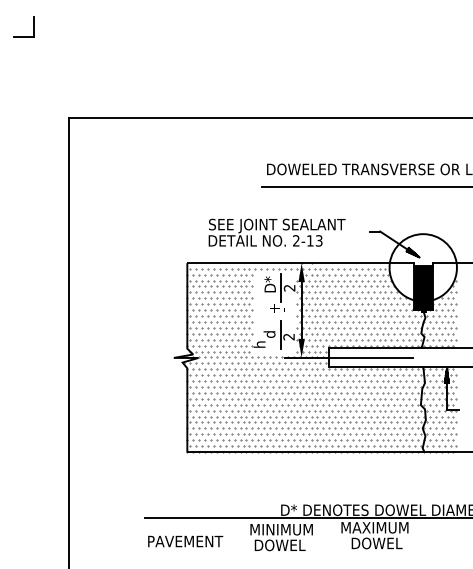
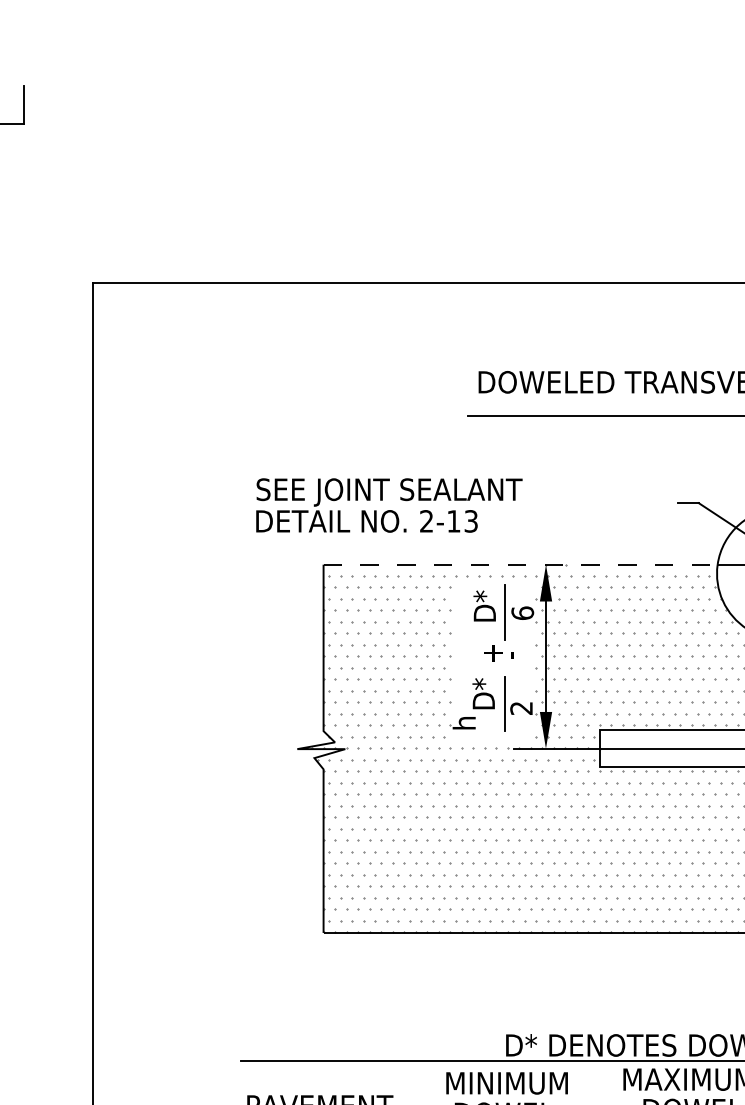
text: (276, 232) -> (388, 505), moved
line: (289, 263) -> (522, 565), solid -> dashed
text: (289, 287) -> (522, 612), 2 -> 6
text: (269, 329) -> (483, 693), d -> D*

